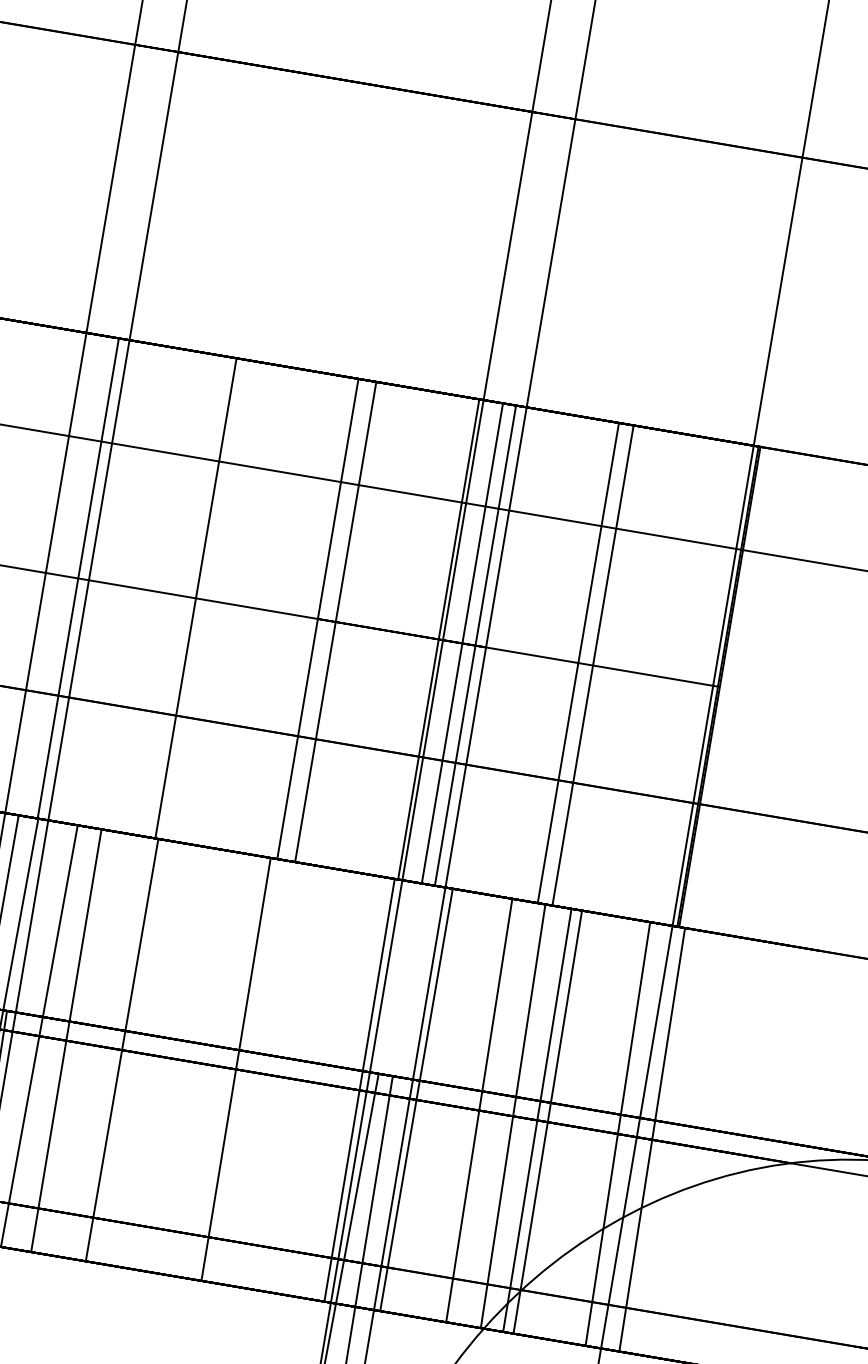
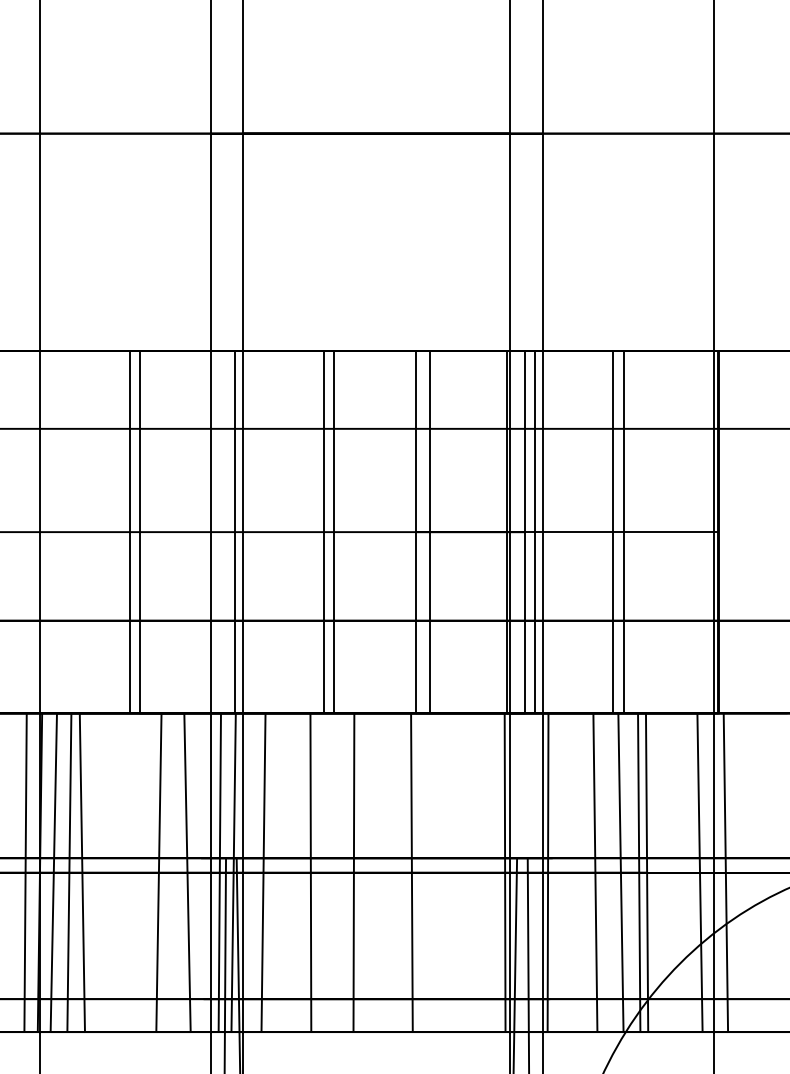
line: (208, 600) -> (333, 532), added
line: (65, 1040) -> (310, 872), moved
line: (121, 1049) -> (353, 872), moved

